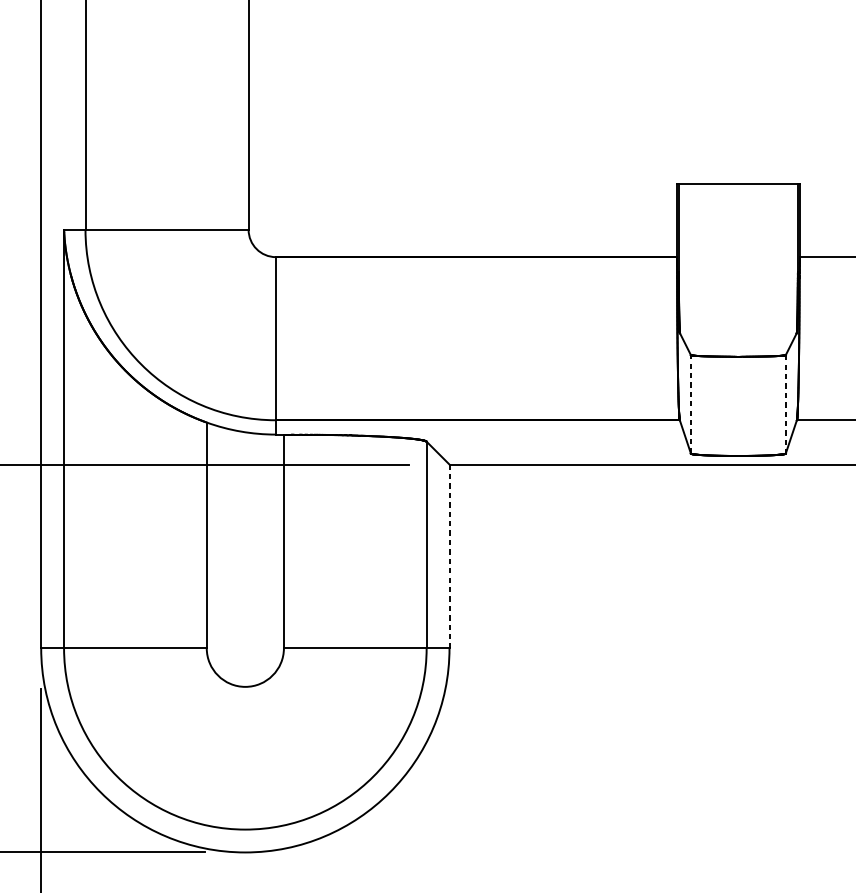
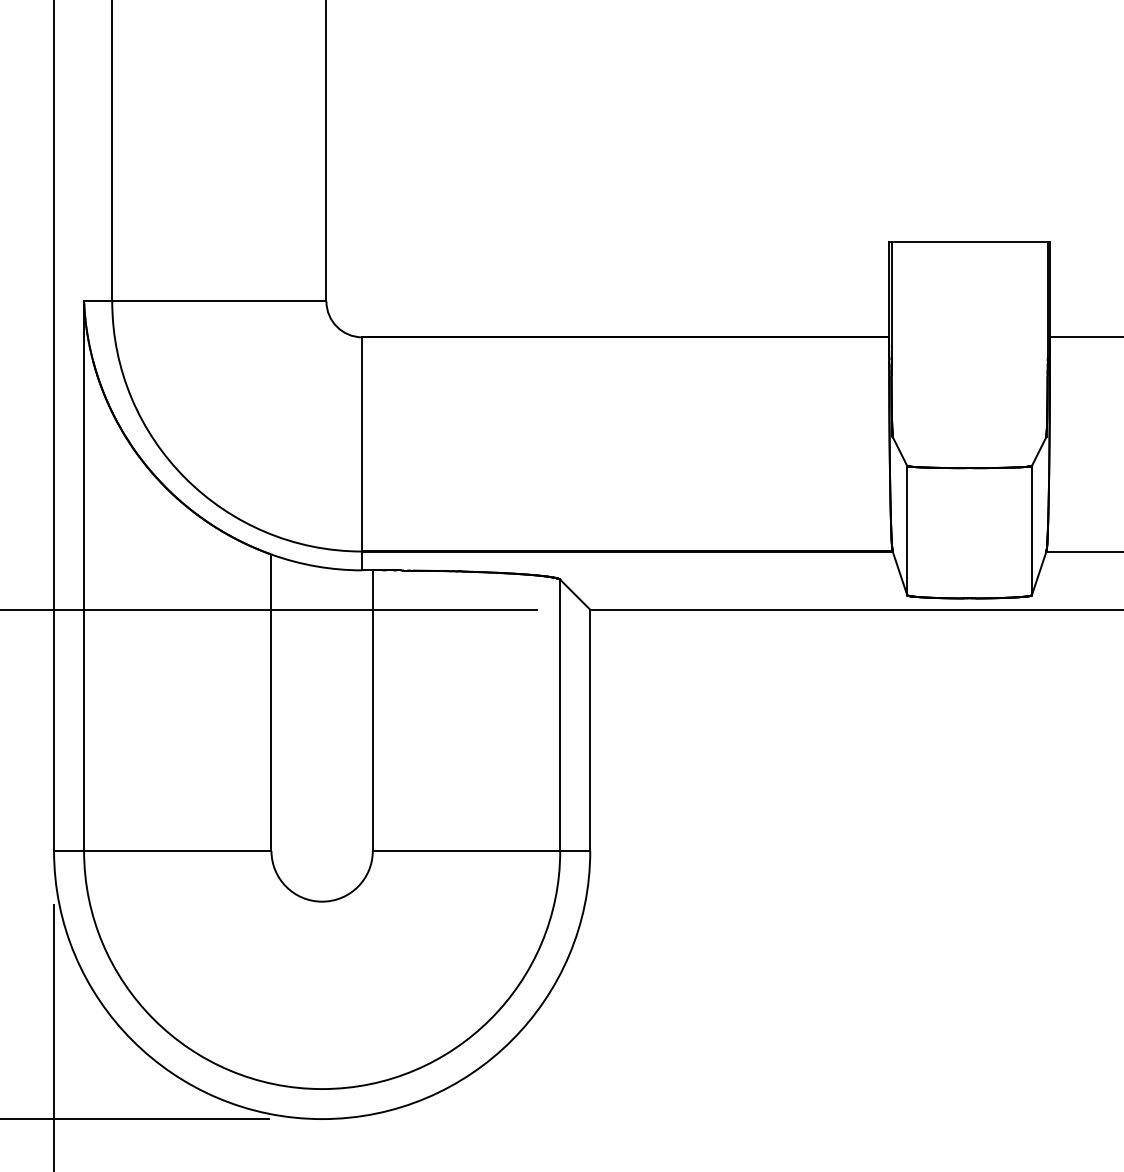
line: (691, 404) -> (907, 530), dashed -> solid
line: (785, 404) -> (1031, 530), dashed -> solid
line: (449, 556) -> (590, 730), dashed -> solid

